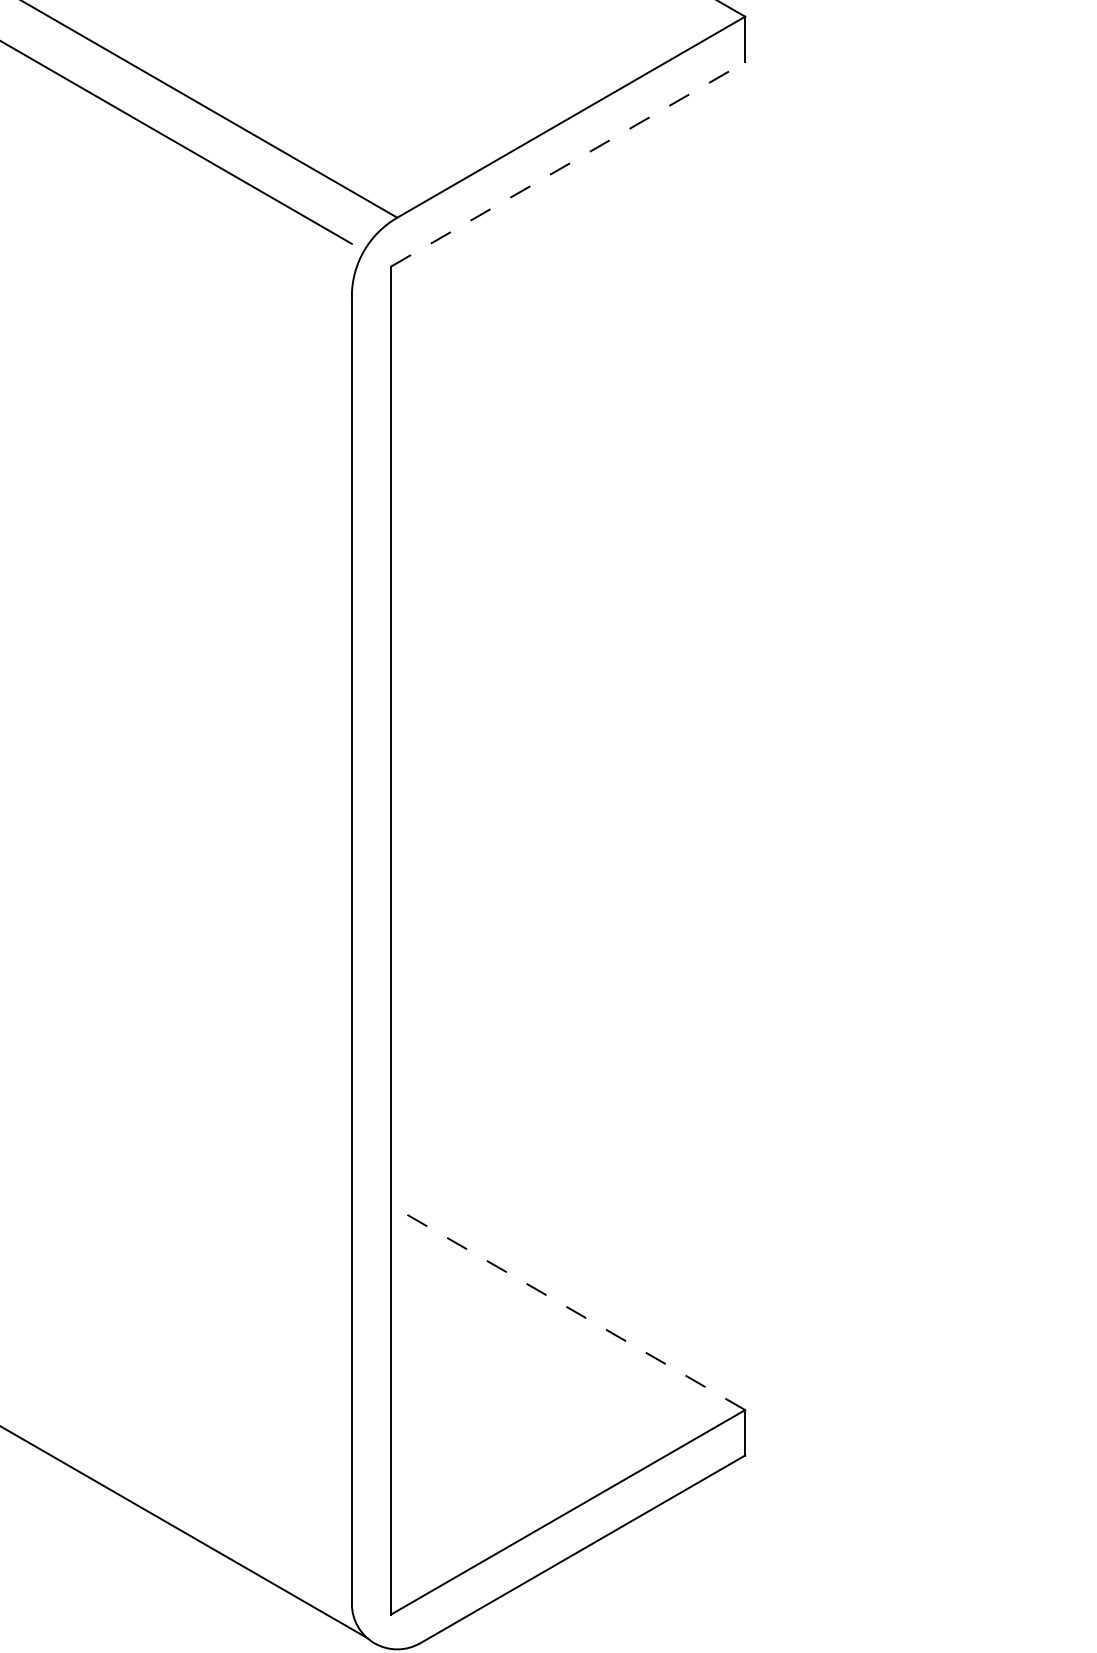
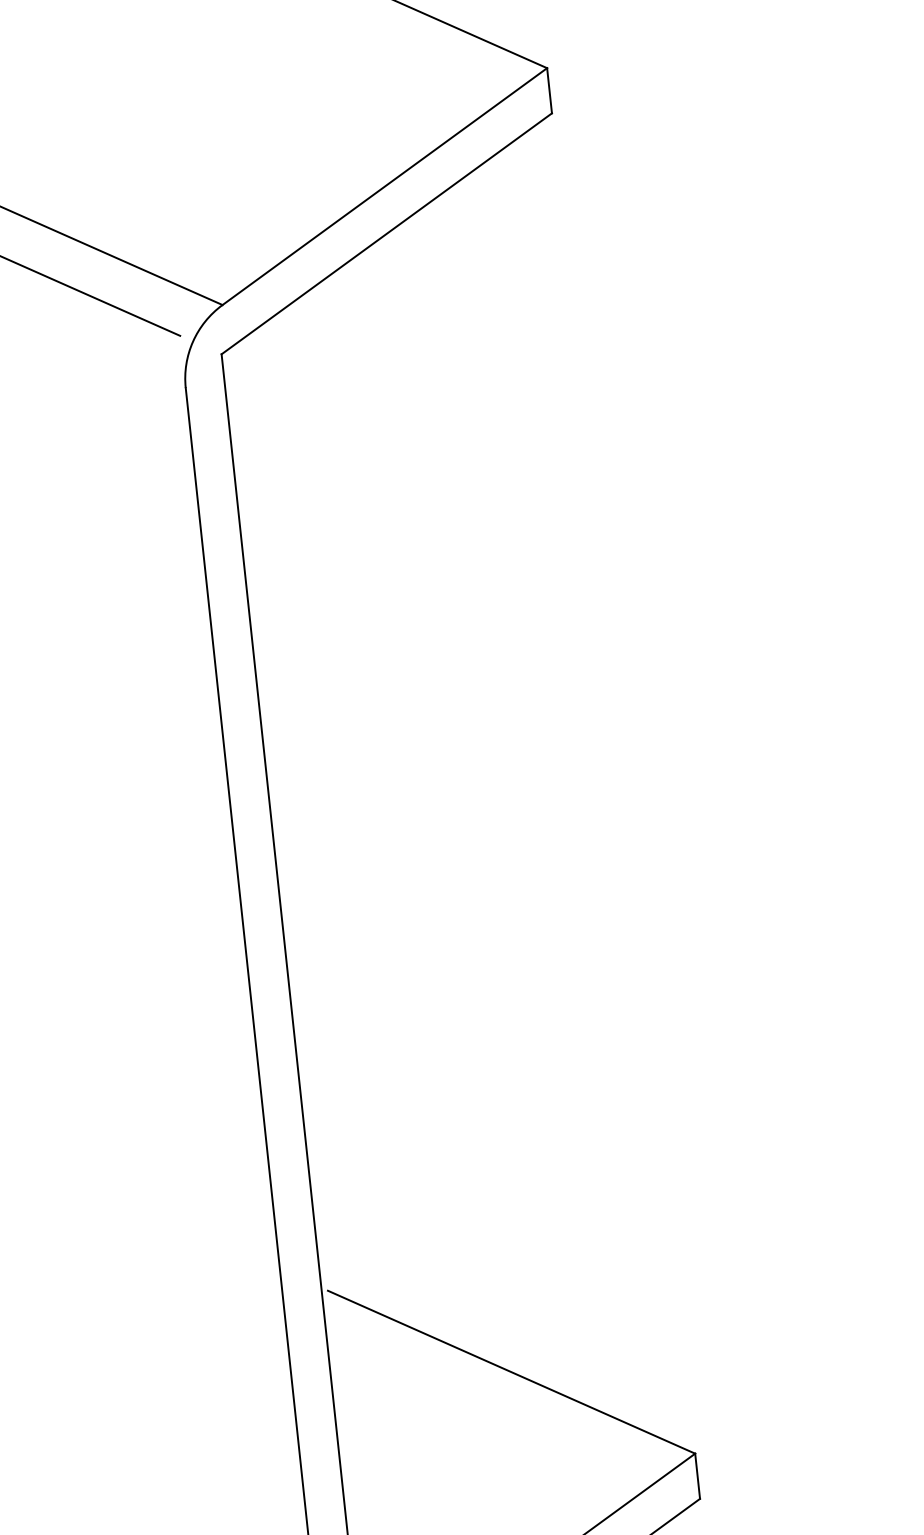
line: (568, 164) -> (387, 233), dashed -> solid
line: (571, 1309) -> (511, 1372), dashed -> solid

